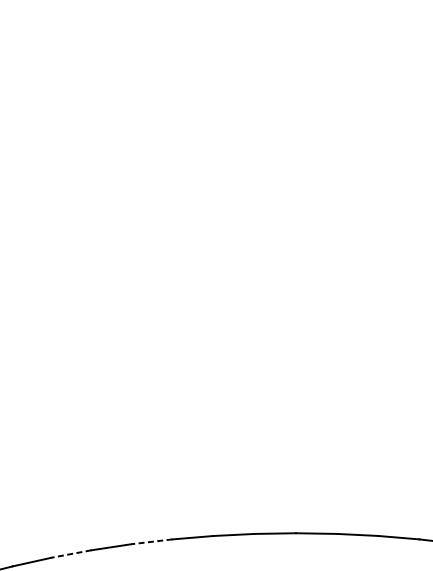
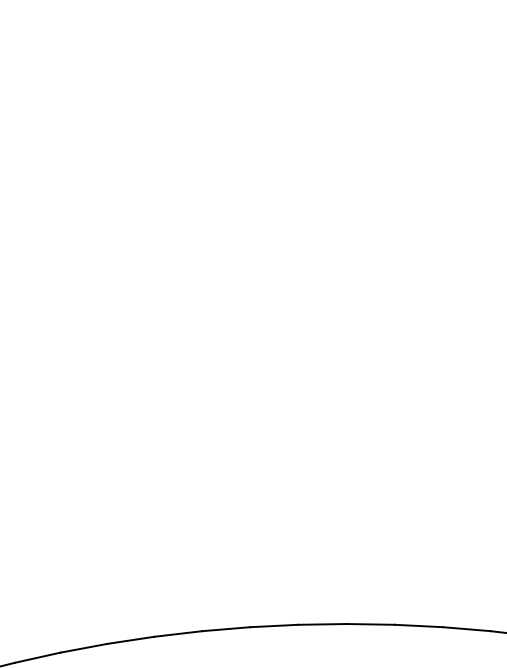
line: (151, 542) -> (177, 634), dashed -> solid
line: (71, 554) -> (83, 648), dashed -> solid

